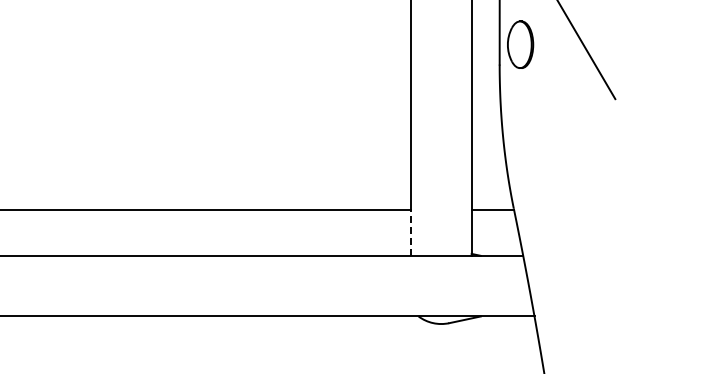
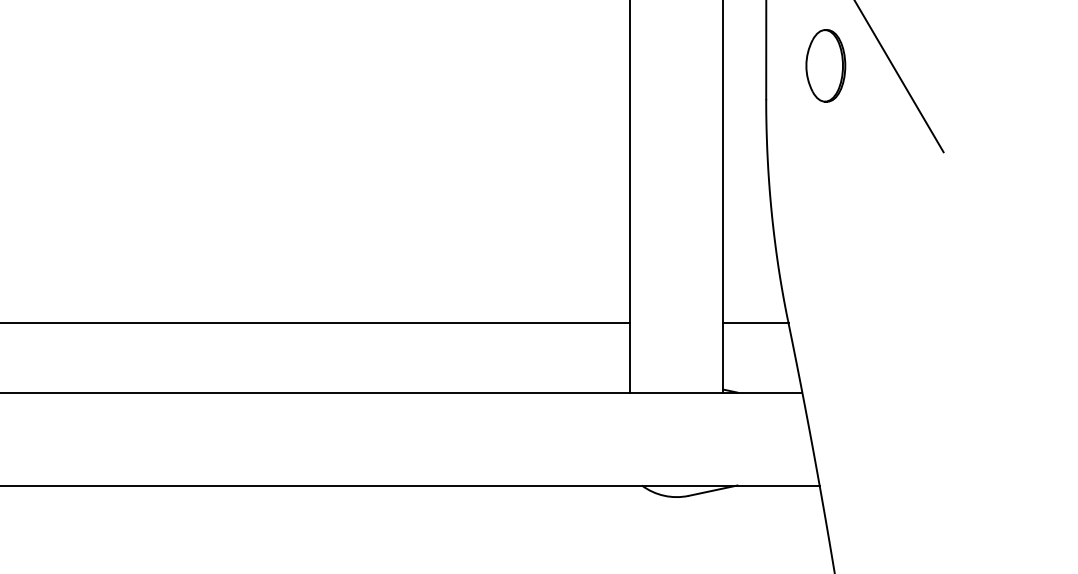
part: (520, 44) -> (825, 65), moved
line: (411, 233) -> (631, 358), dashed -> solid

